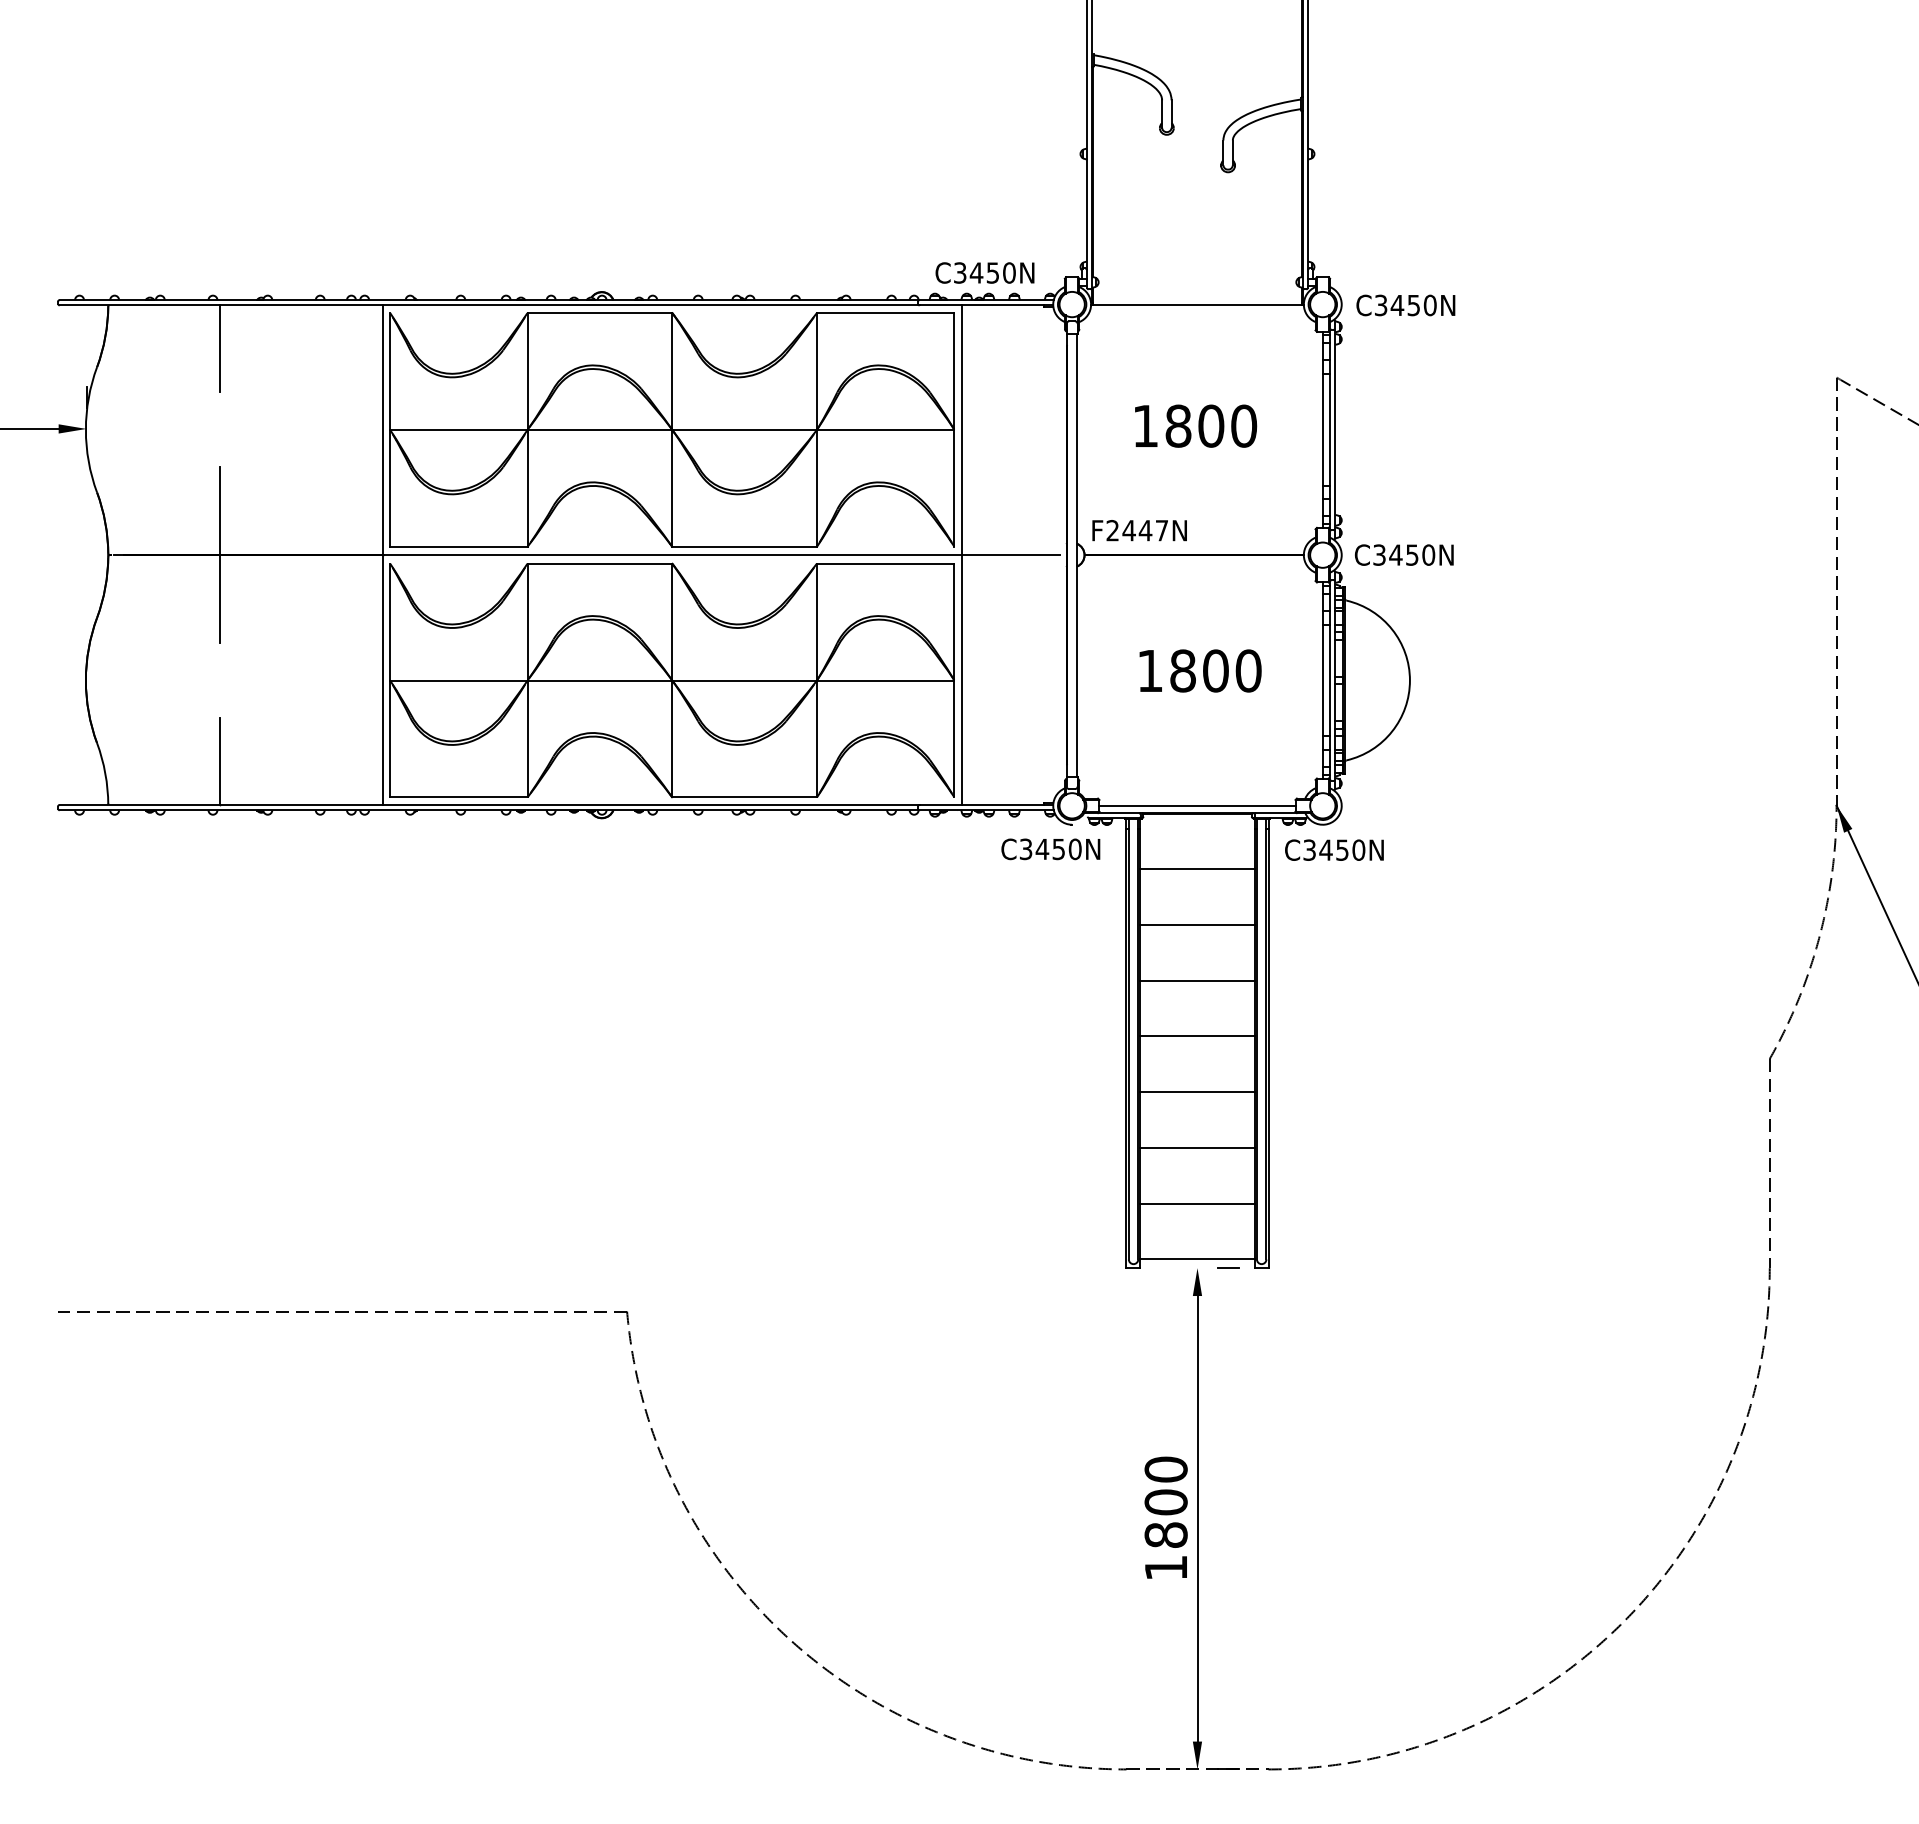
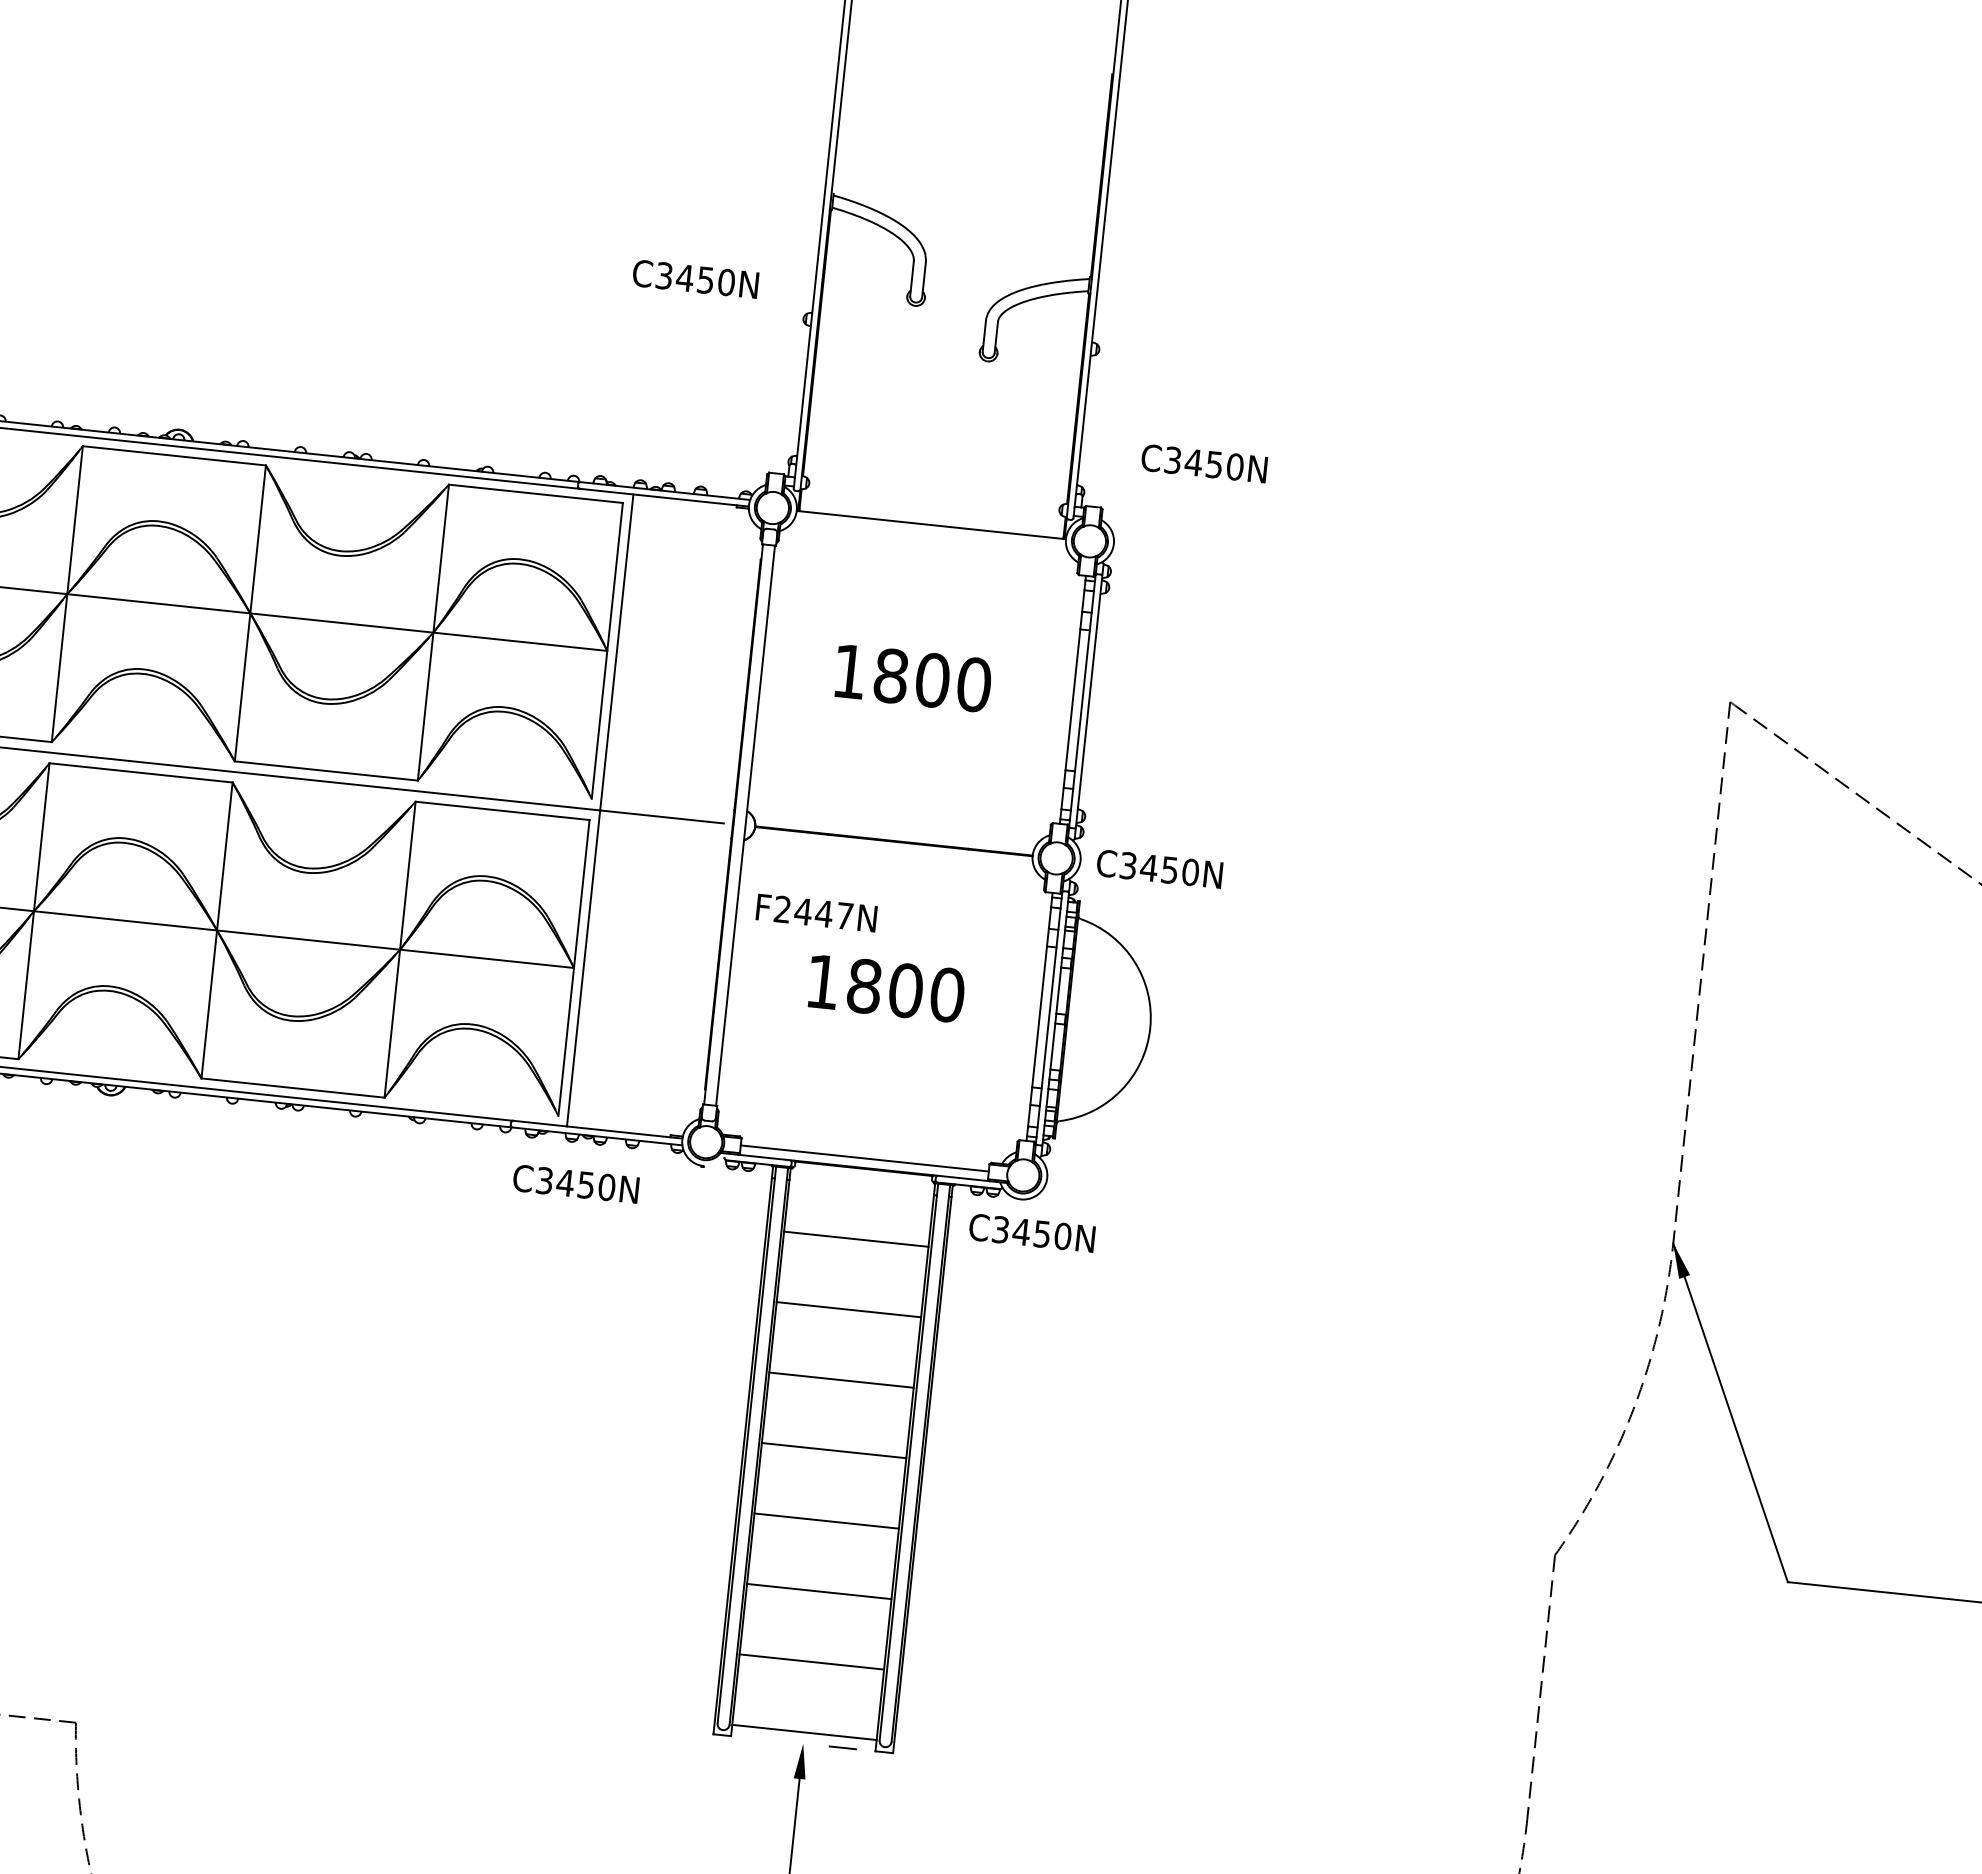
text: (984, 272) -> (695, 278), moved
text: (1405, 305) -> (1203, 463), moved
text: (1139, 530) -> (816, 912), moved
text: (1050, 849) -> (575, 1184), moved

